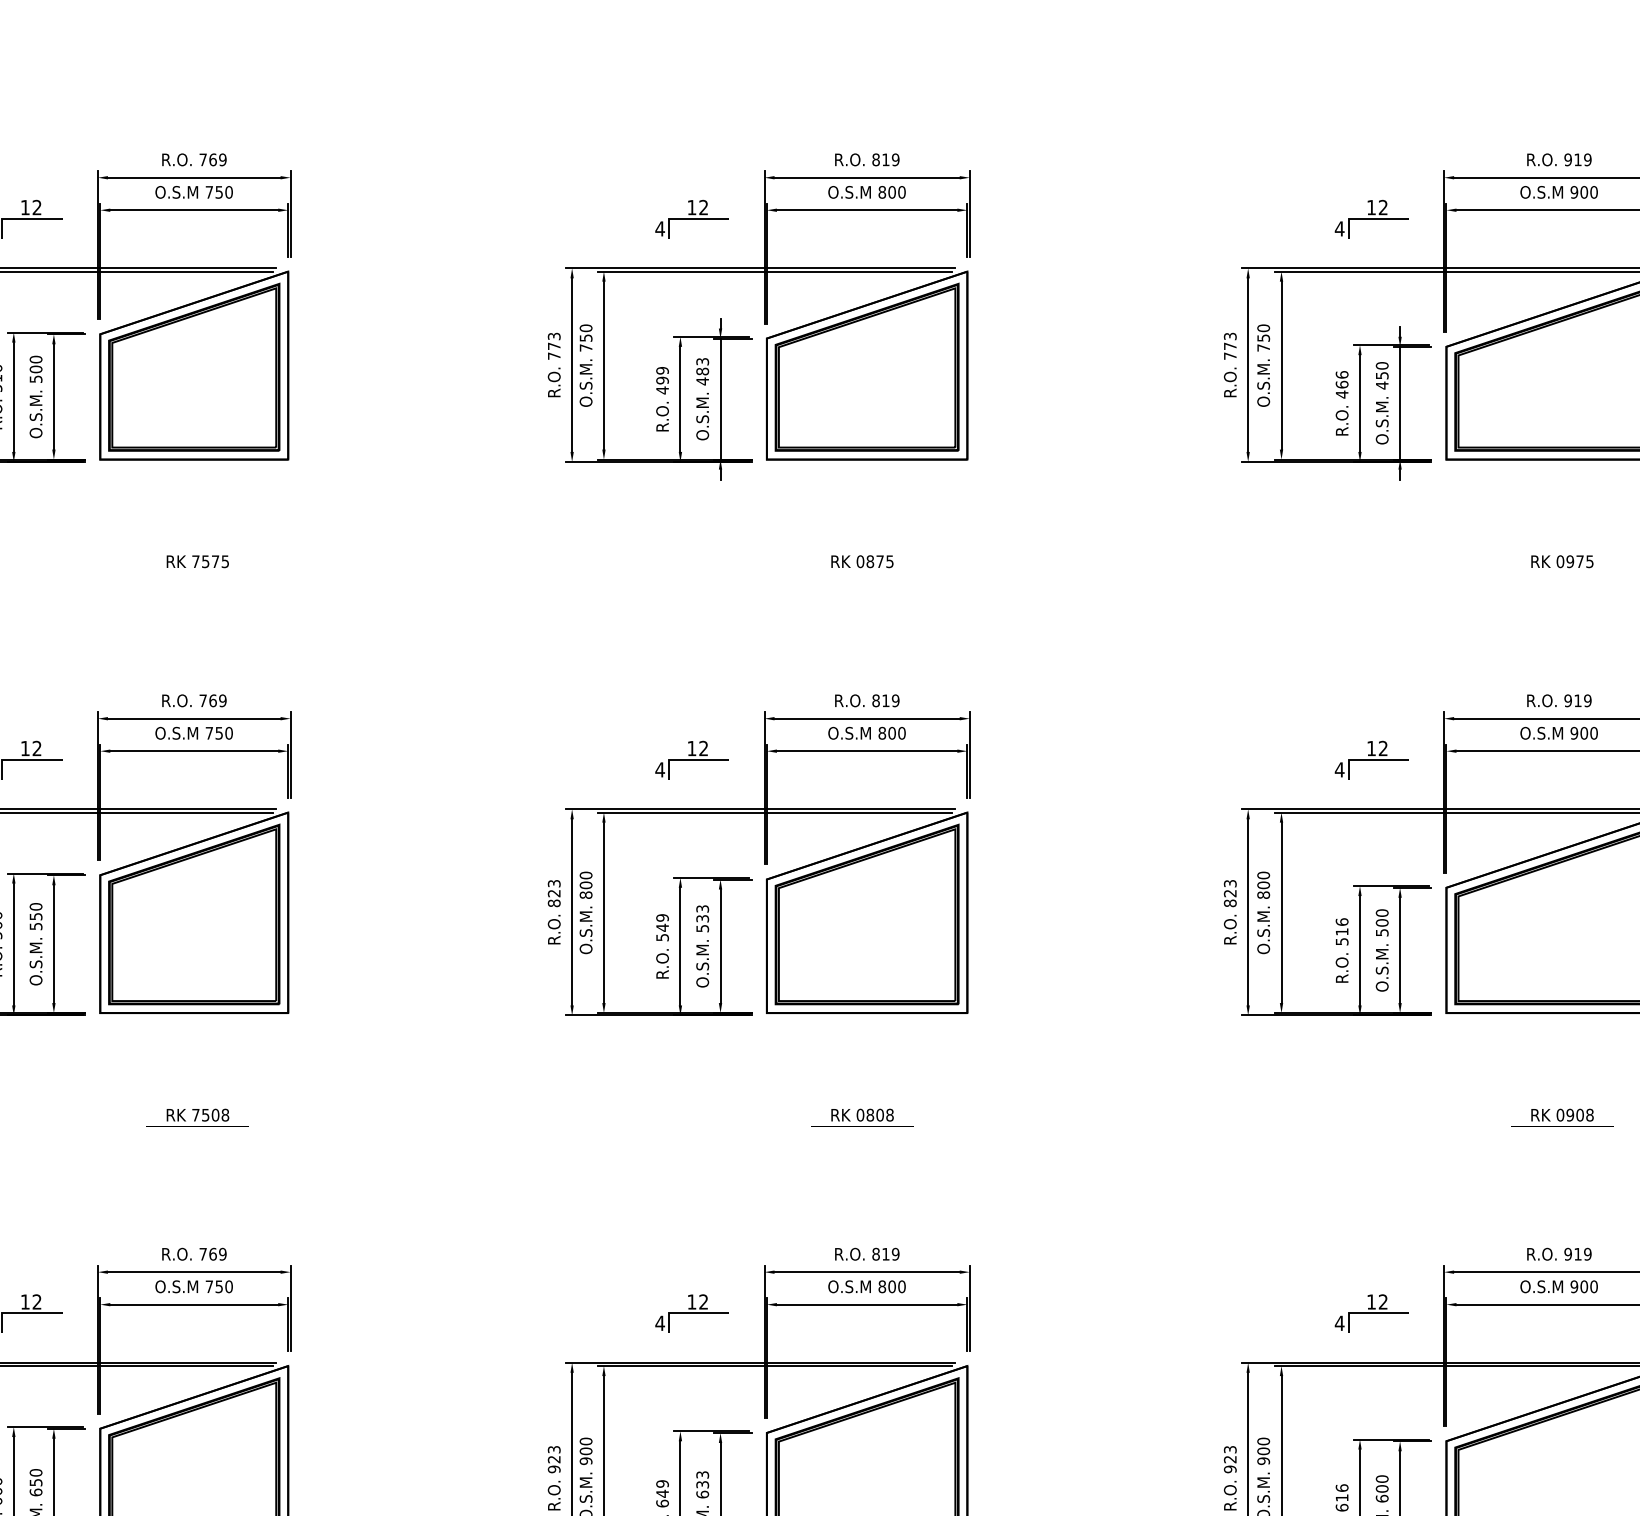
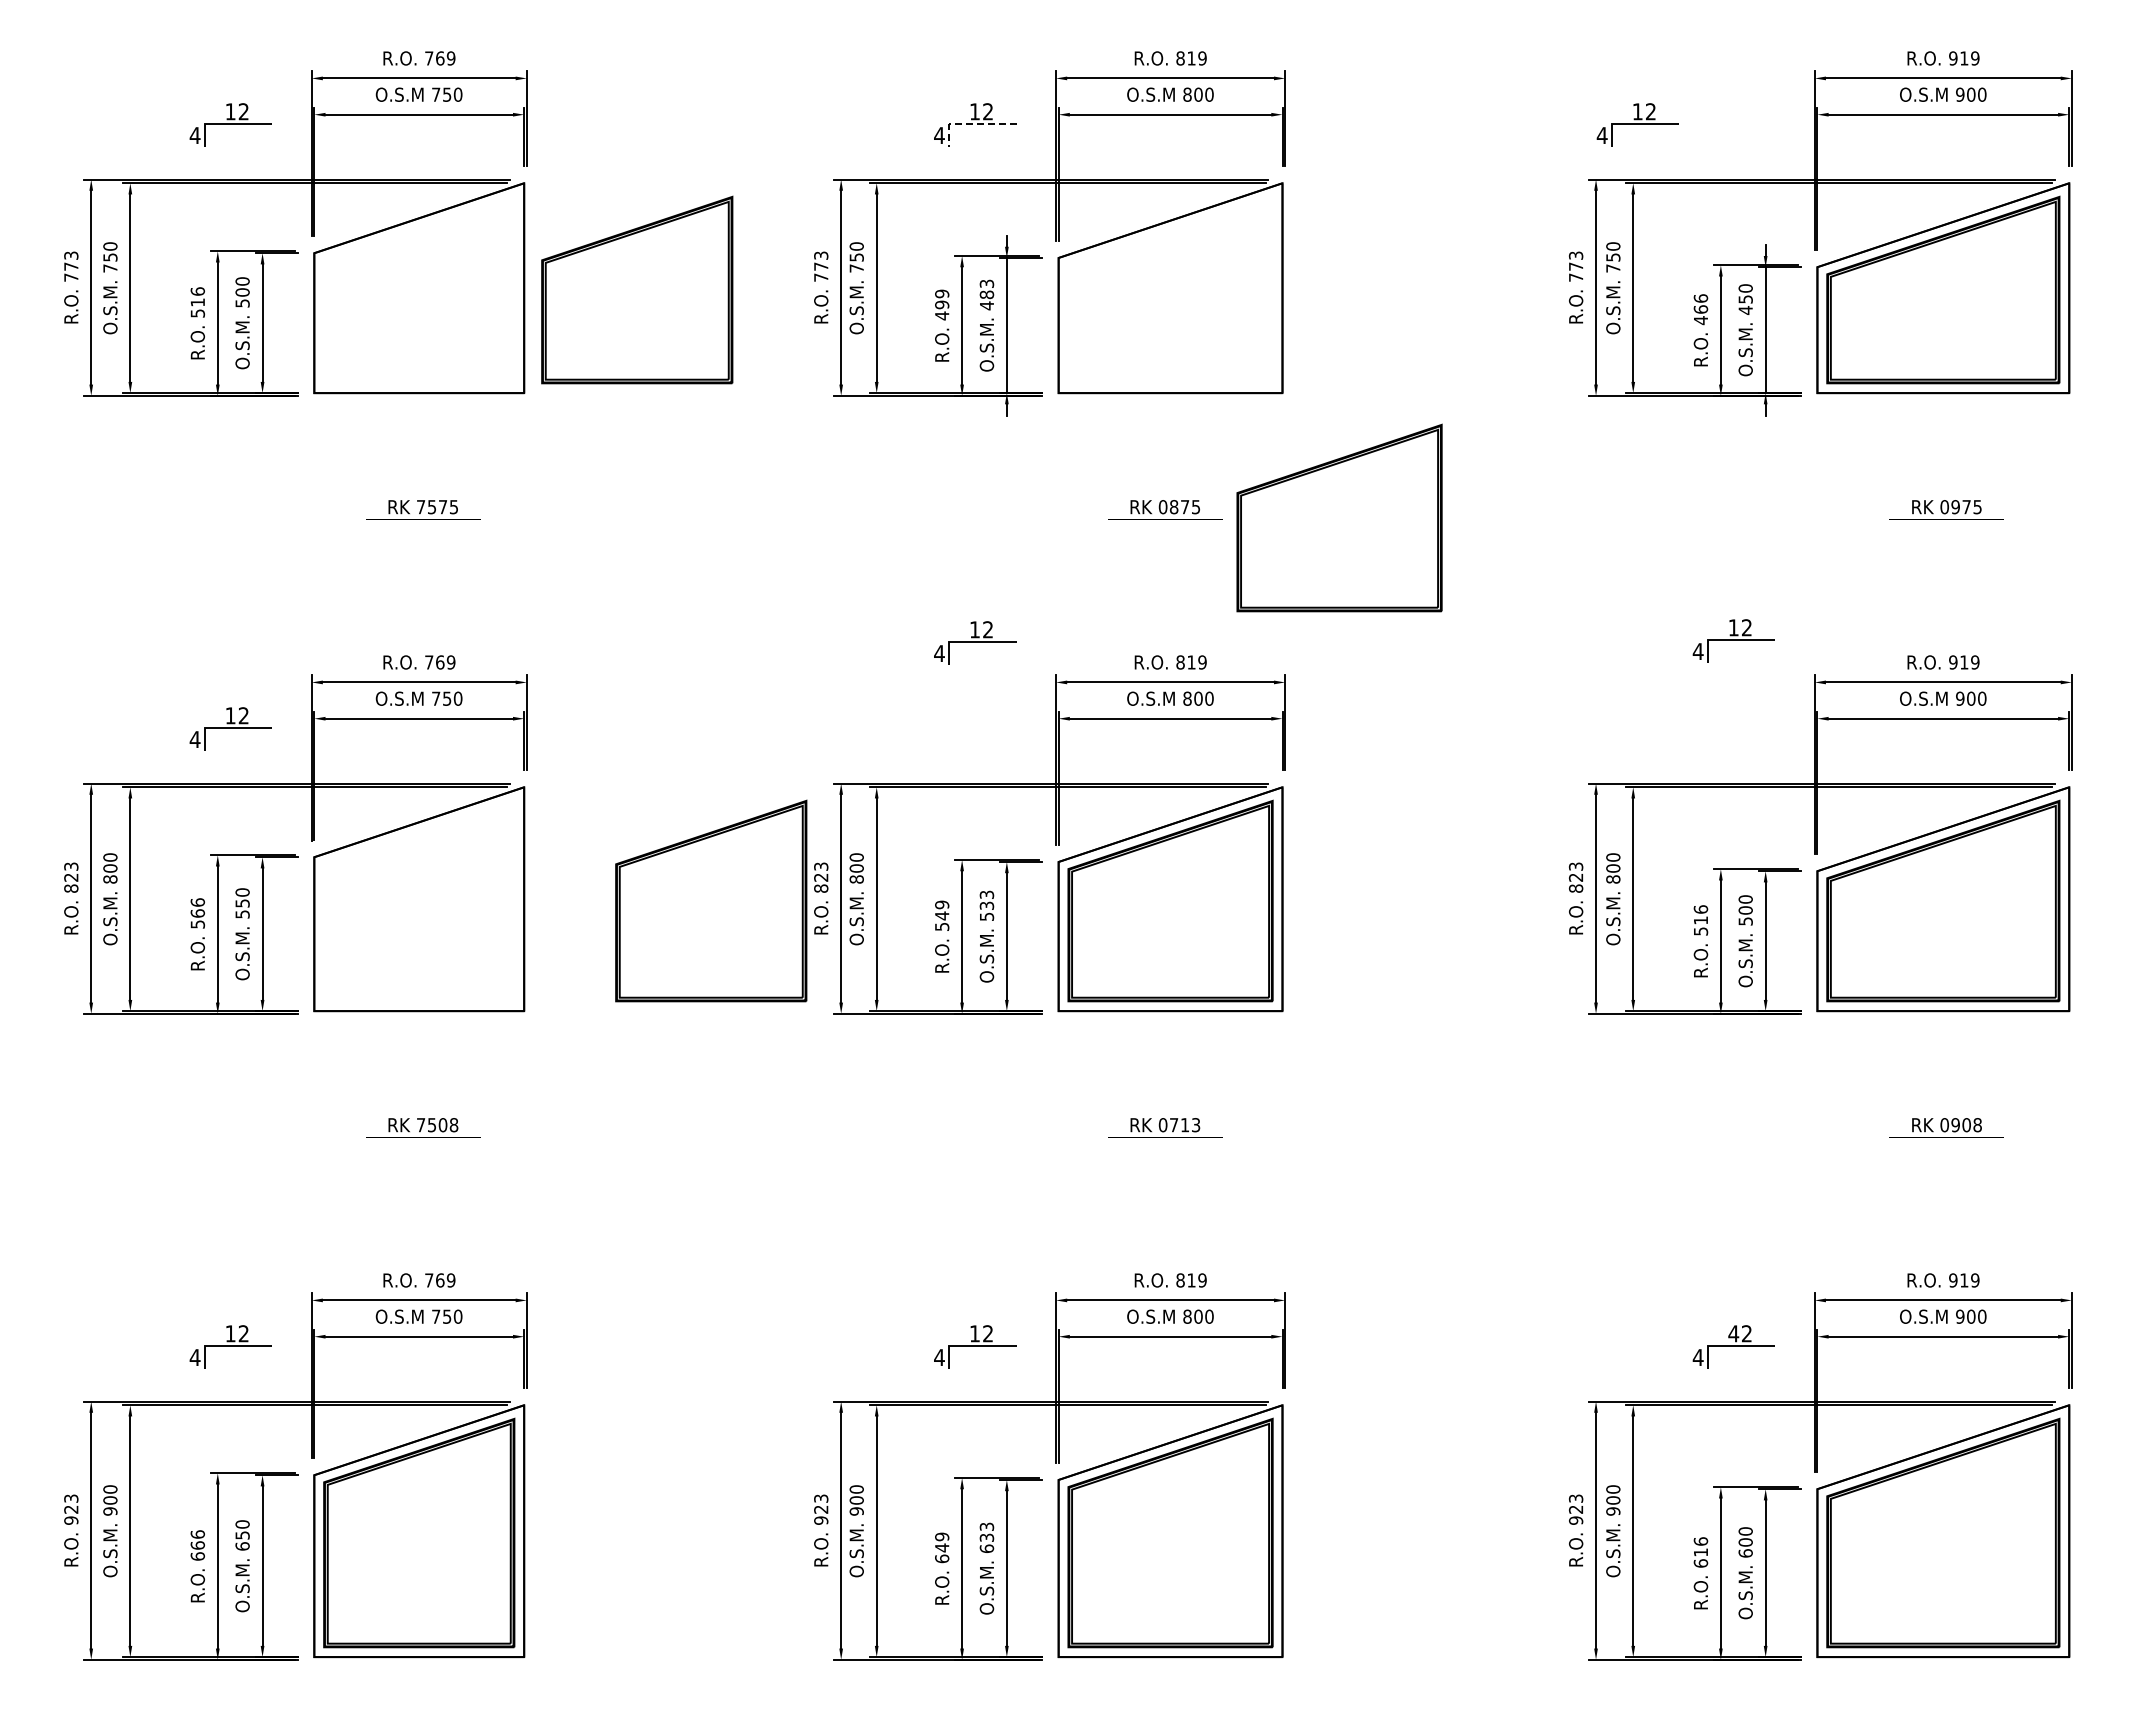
line: (688, 219) -> (971, 124), solid -> dashed
part: (1371, 219) -> (1637, 124), moved
part: (194, 366) -> (637, 289), moved
part: (867, 366) -> (1339, 517), moved
part: (692, 759) -> (975, 642), moved
part: (1371, 759) -> (1733, 640), moved
part: (194, 913) -> (711, 900), moved
text: (879, 1115) -> (1184, 1125), 0808 -> 0713
text: (1371, 1301) -> (1733, 1333), 12 -> 42

